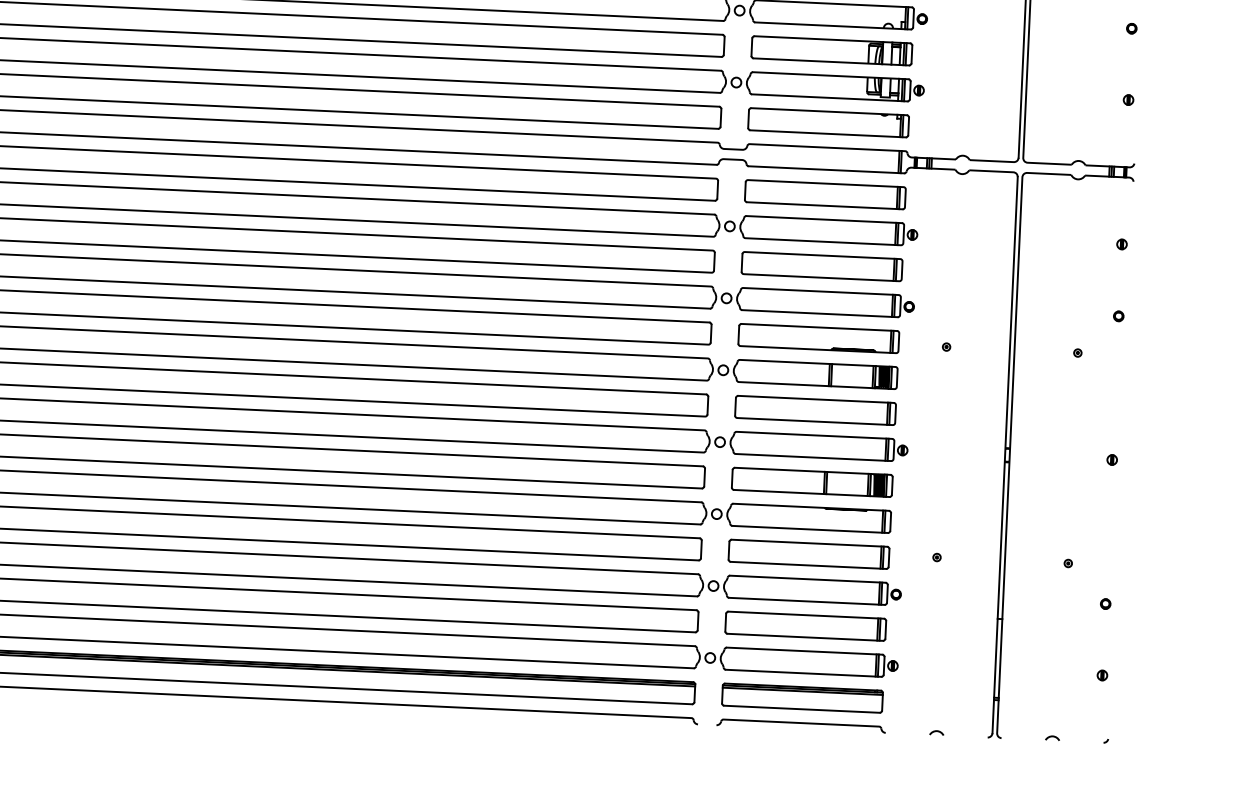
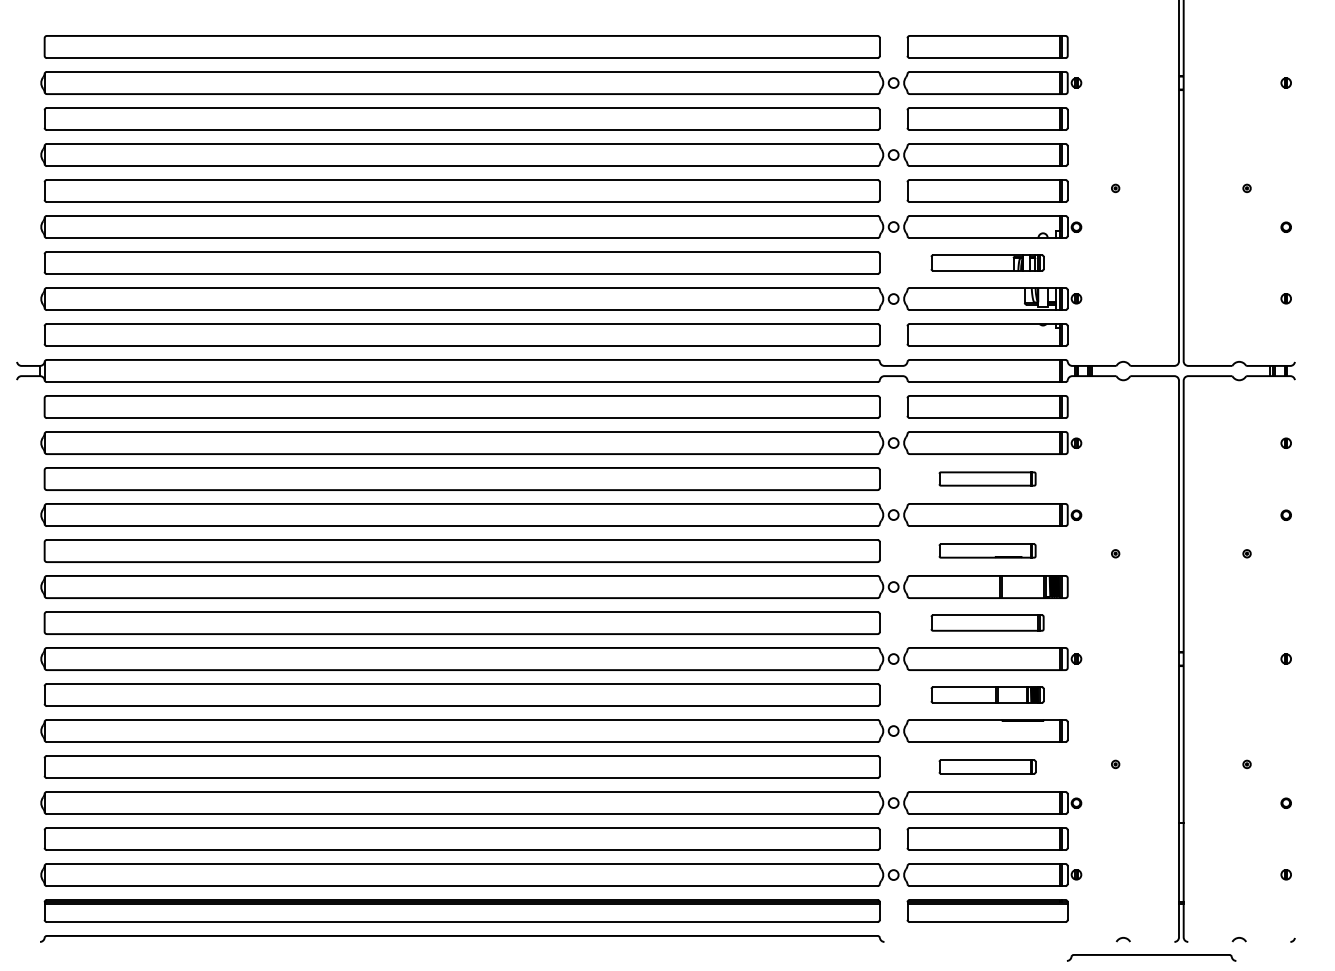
part: (831, 50) -> (987, 262), size x0.7
part: (821, 266) -> (987, 478), size x0.6
part: (818, 338) -> (987, 550), size x0.6
part: (815, 409) -> (987, 622), size x0.7
part: (812, 481) -> (987, 694), size x0.7
part: (808, 553) -> (987, 766), size x0.6
part: (801, 725) -> (1151, 957), moved

